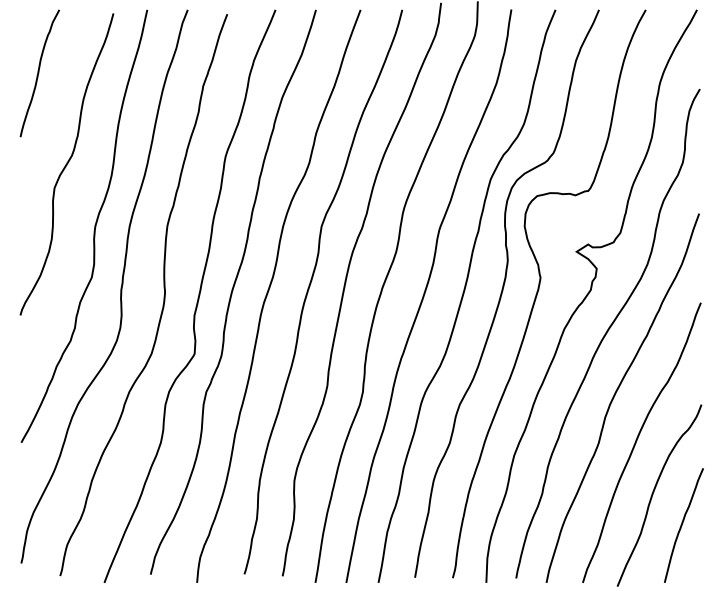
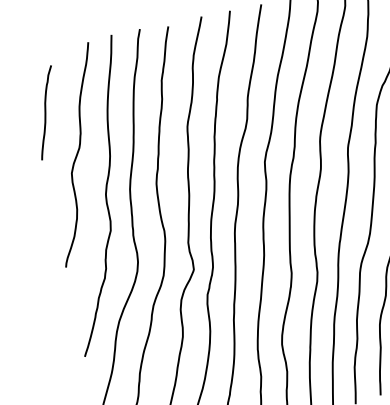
curve: (39, 73) -> (46, 112), moved

